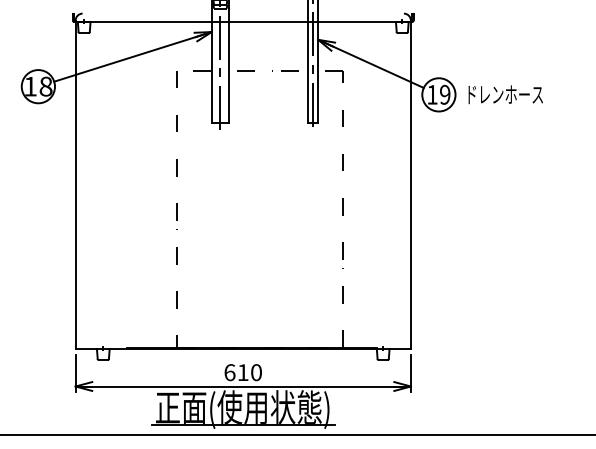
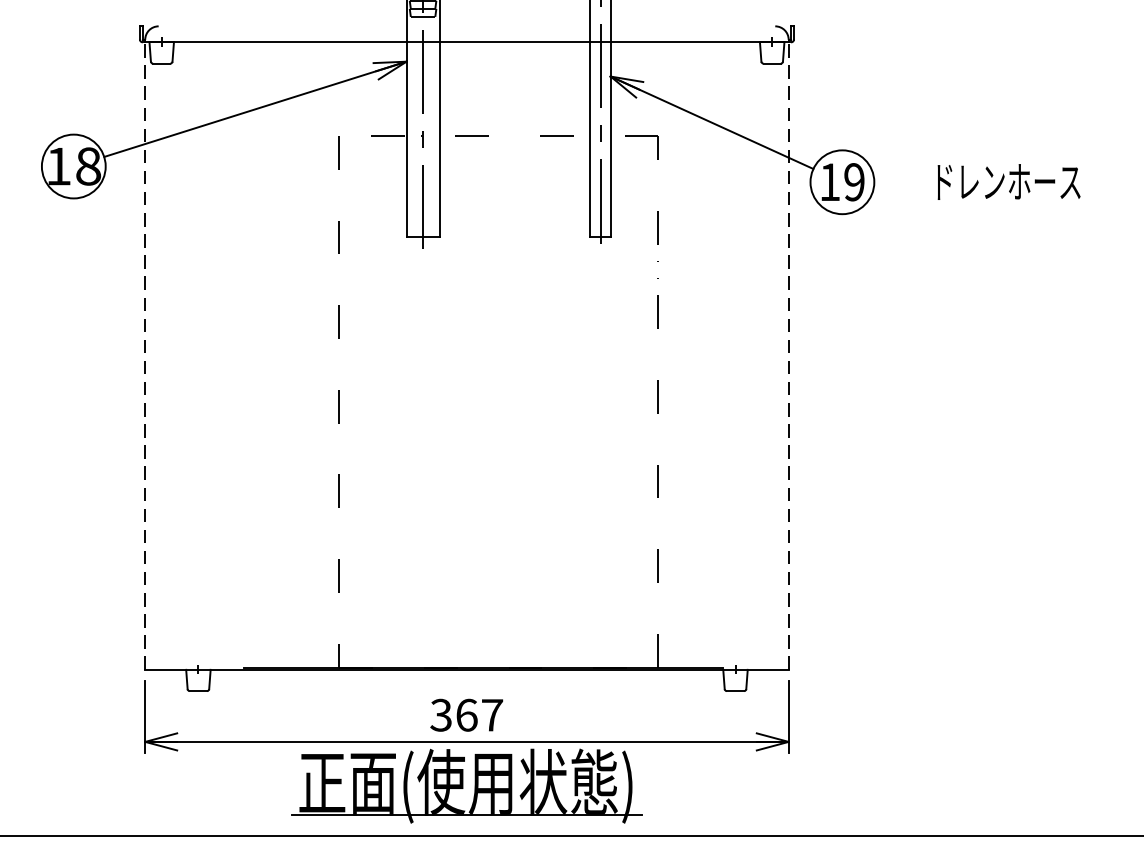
text: (505, 94) -> (1008, 181), moved
line: (75, 184) -> (145, 354), solid -> dashed
line: (410, 184) -> (787, 354), solid -> dashed
text: (242, 372) -> (465, 715), 610 -> 367

